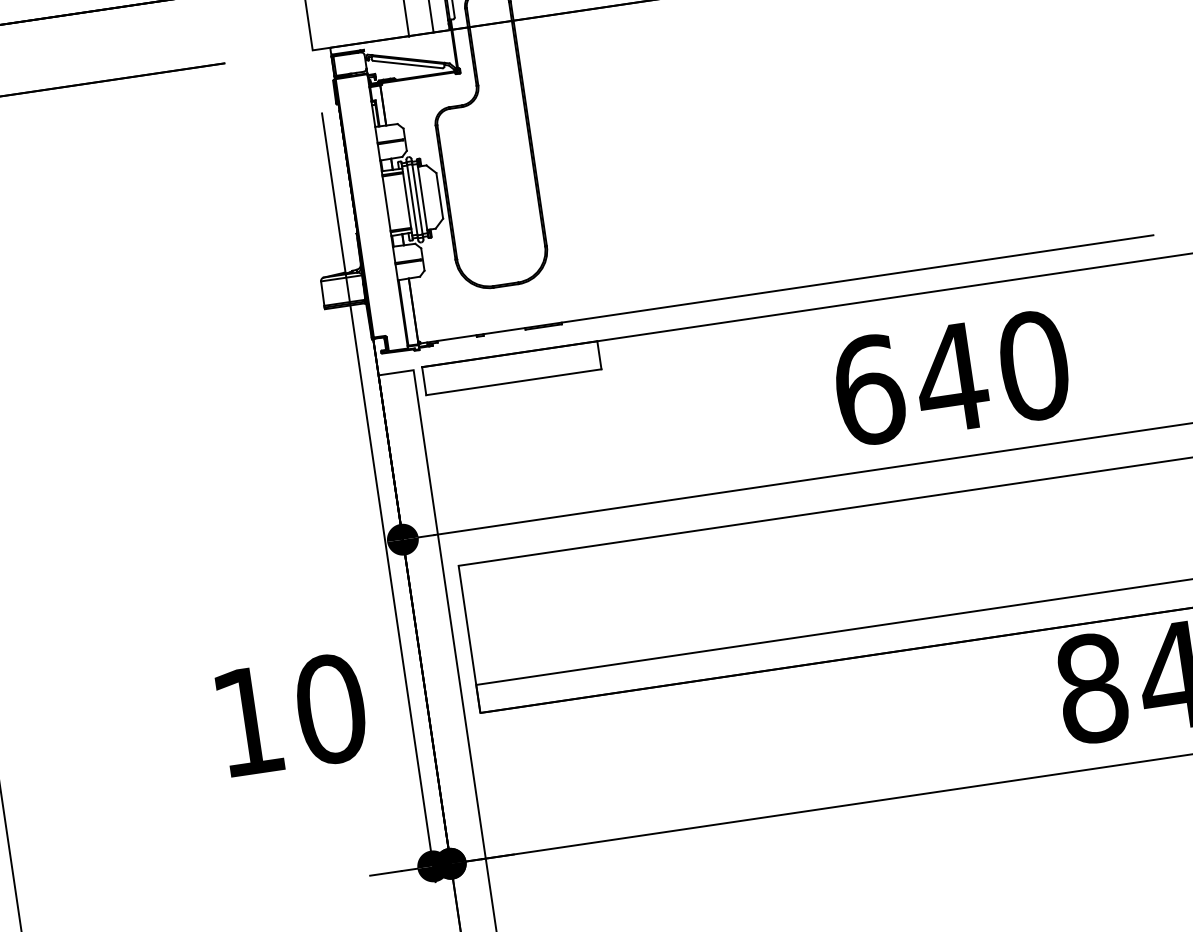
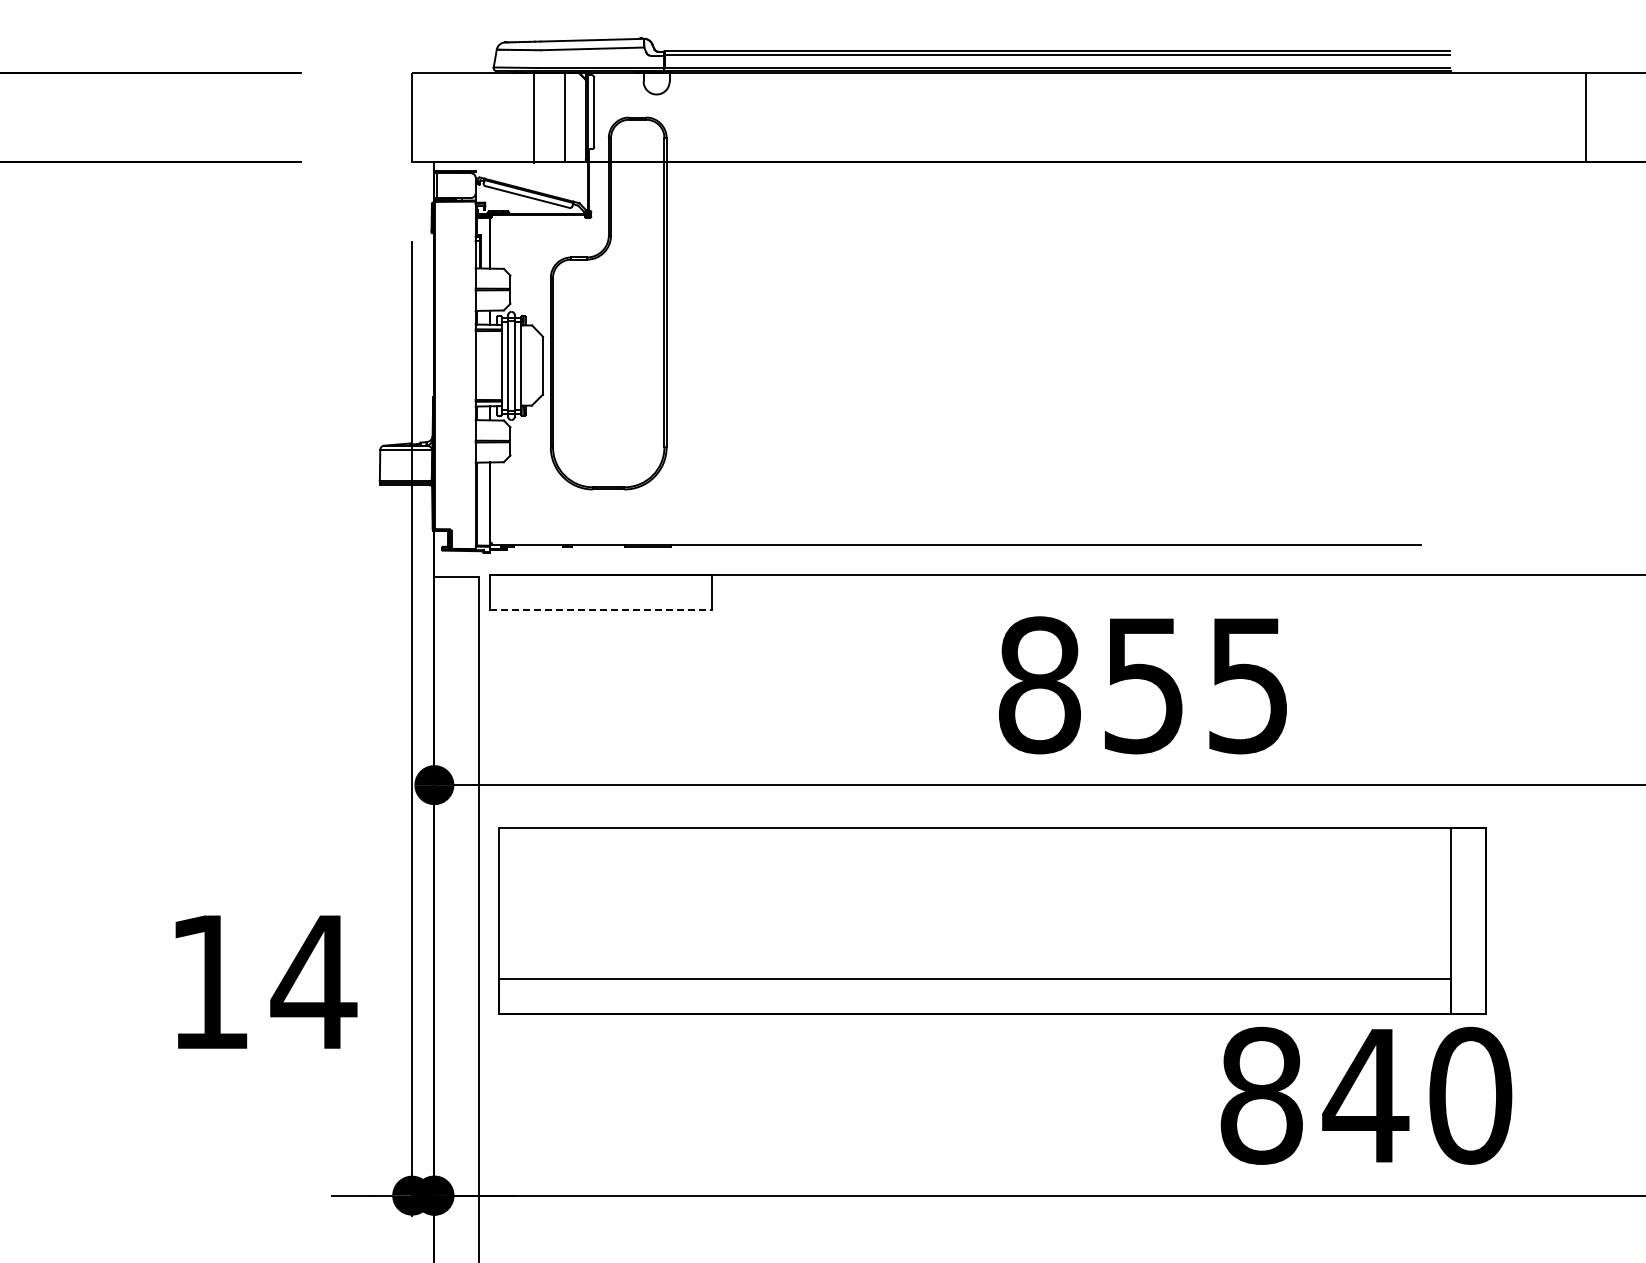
text: (951, 378) -> (1144, 685), 640 -> 855
line: (513, 382) -> (600, 610), solid -> dashed
text: (330, 709) -> (313, 982), 10 -> 14

